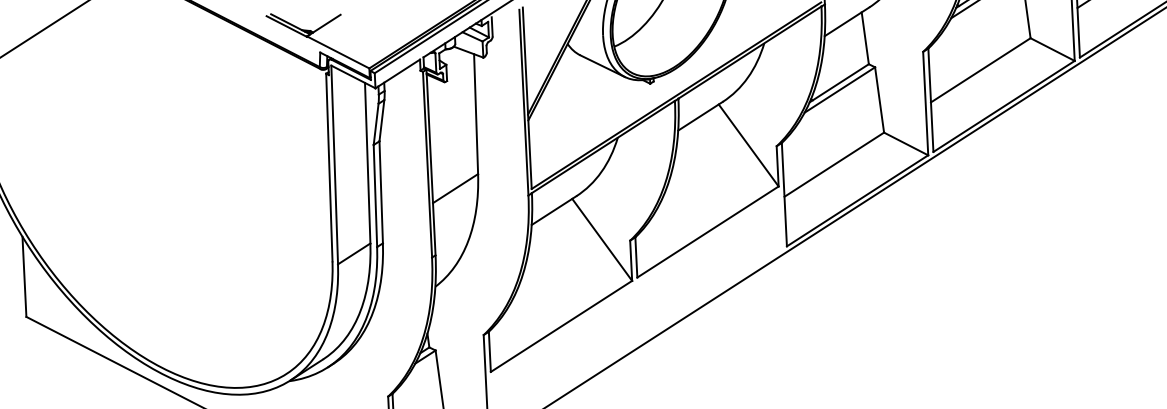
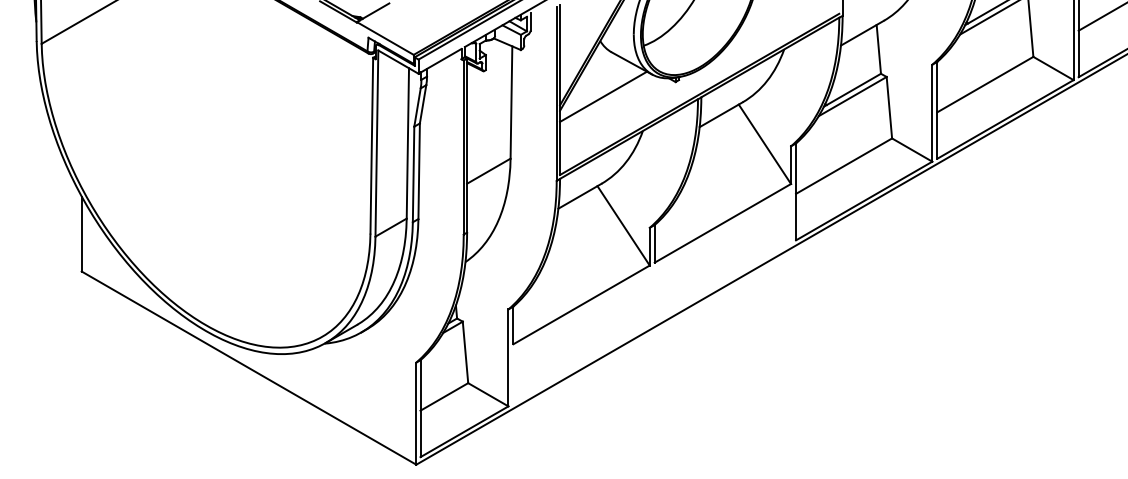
line: (573, 102) -> (603, 96), added

